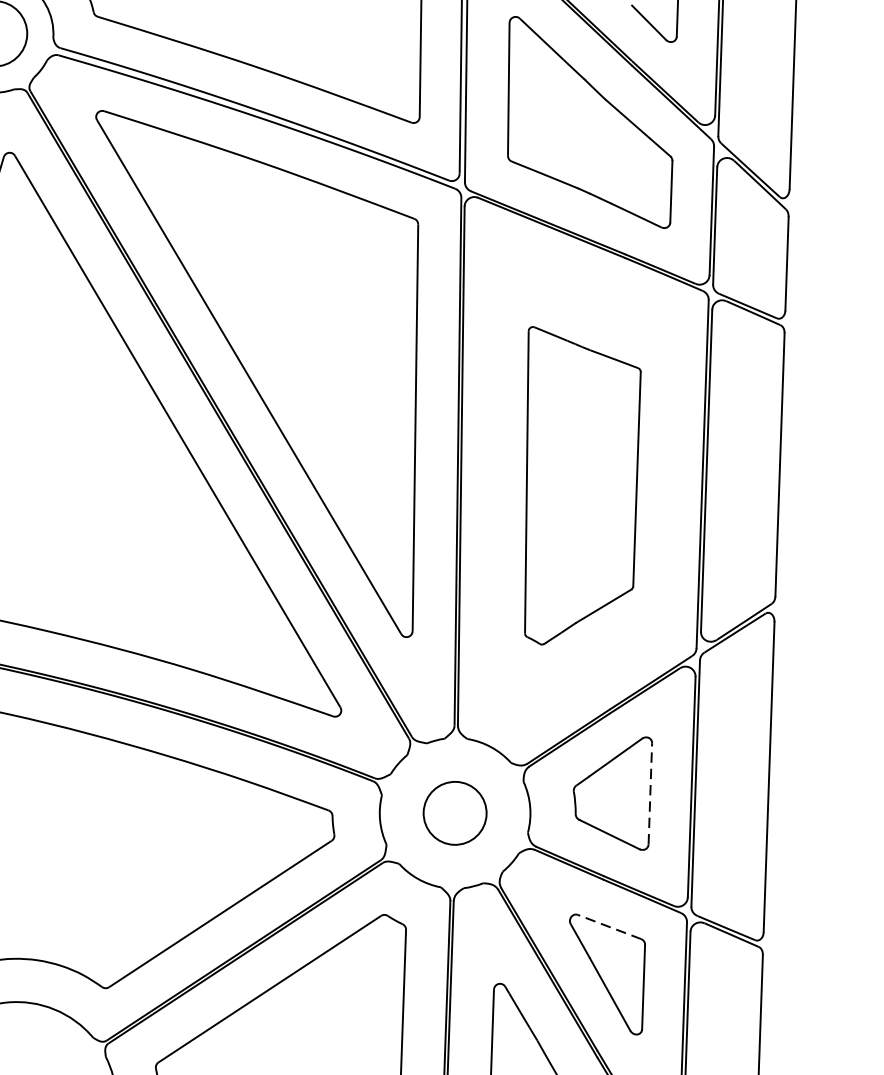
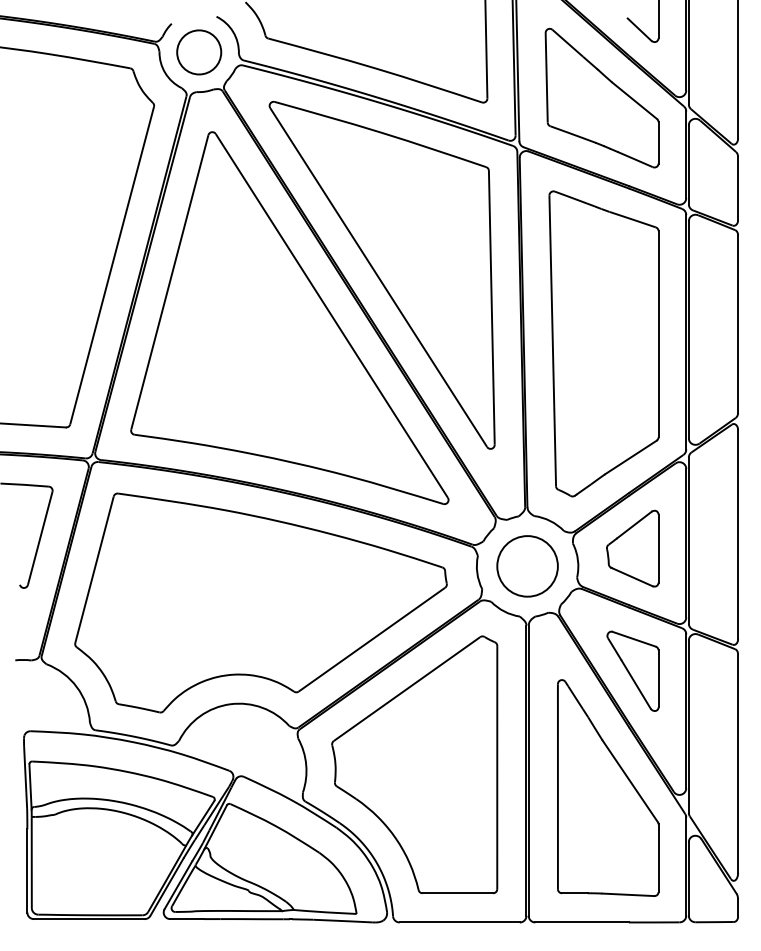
part: (579, 486) -> (603, 343), size x1.43
line: (650, 793) -> (658, 548), dashed -> solid
circle: (454, 813) -> (527, 566), size x1.43
line: (609, 927) -> (634, 639), dashed -> solid

